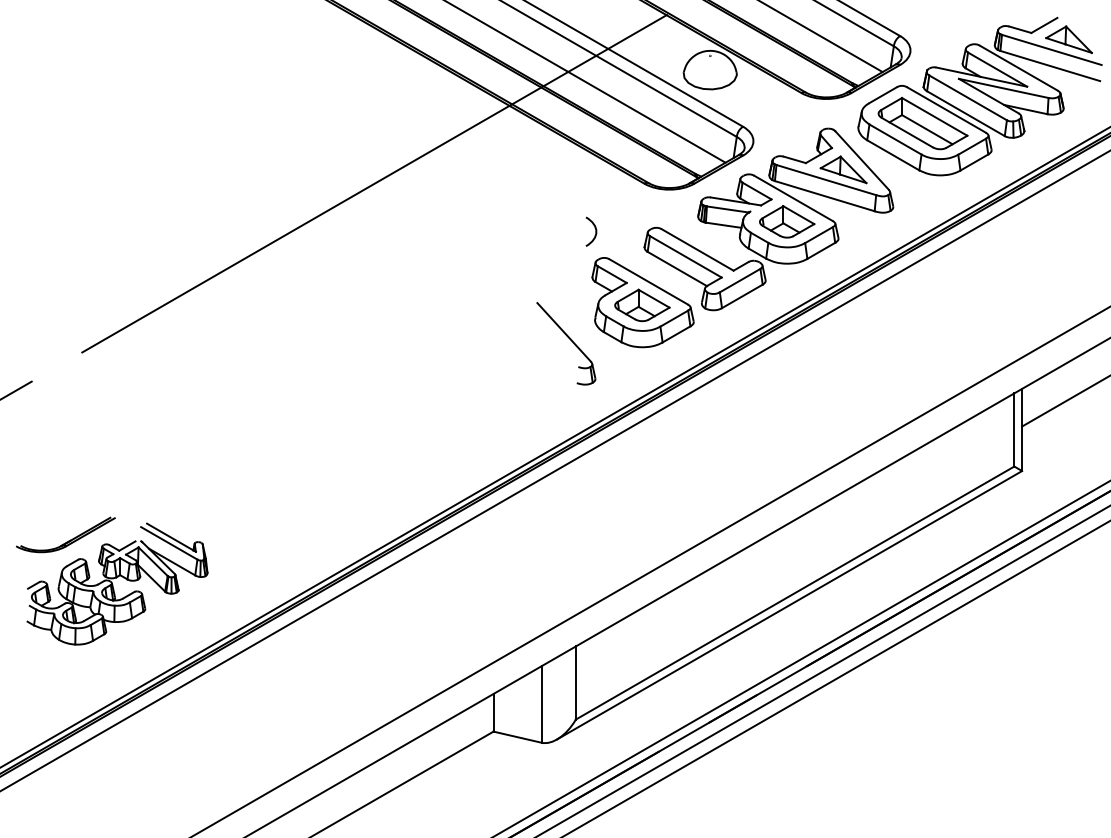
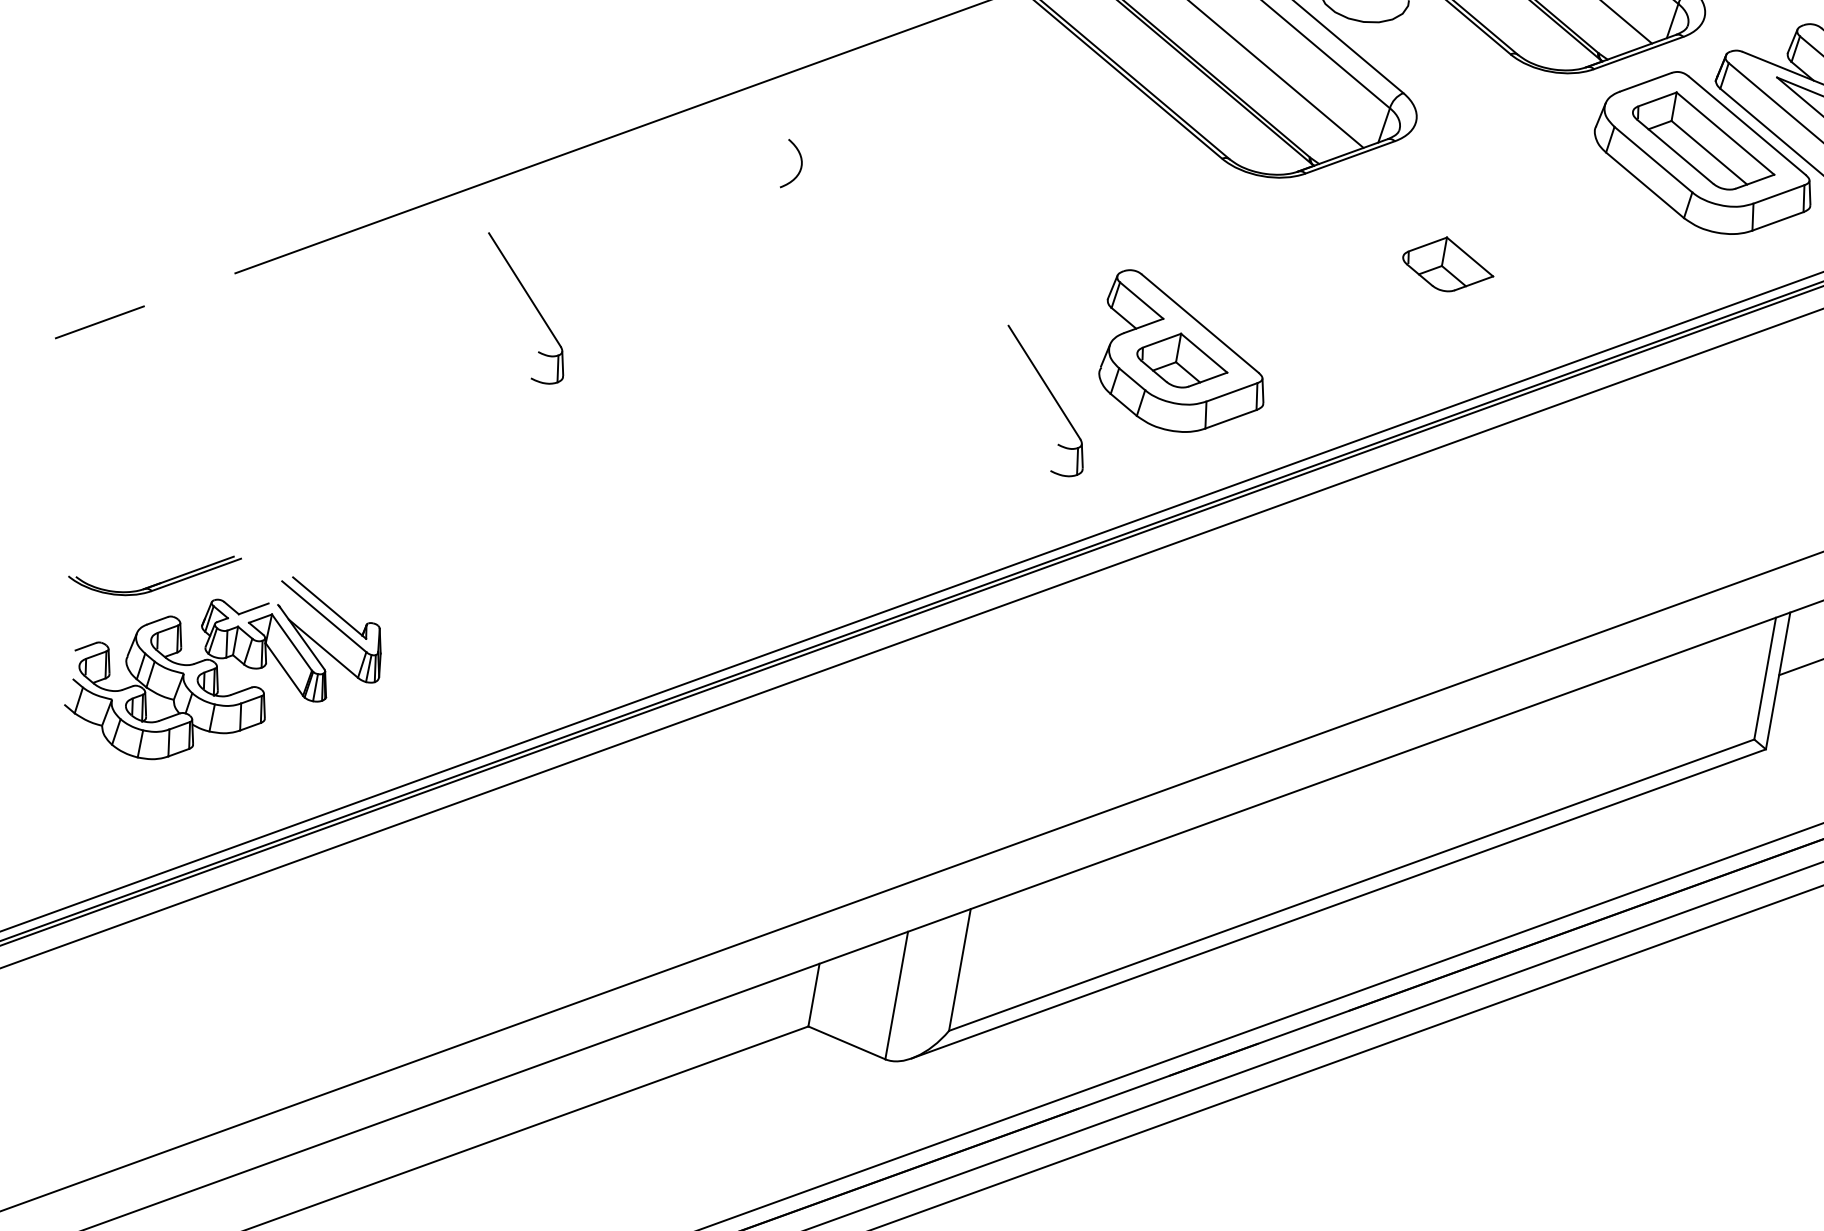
part: (768, 219) -> (1418, 255), removed
curve: (595, 231) -> (800, 165), moved
part: (254, 343) -> (525, 309), added

